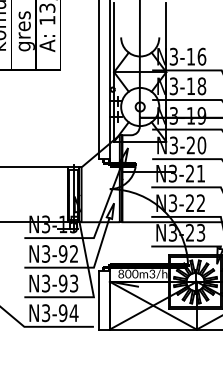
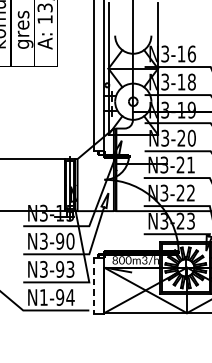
text: (73, 253) -> (69, 240), N3-92 -> N3-90
line: (99, 301) -> (94, 286), solid -> dashed
text: (46, 313) -> (44, 297), N3-94 -> N1-94

